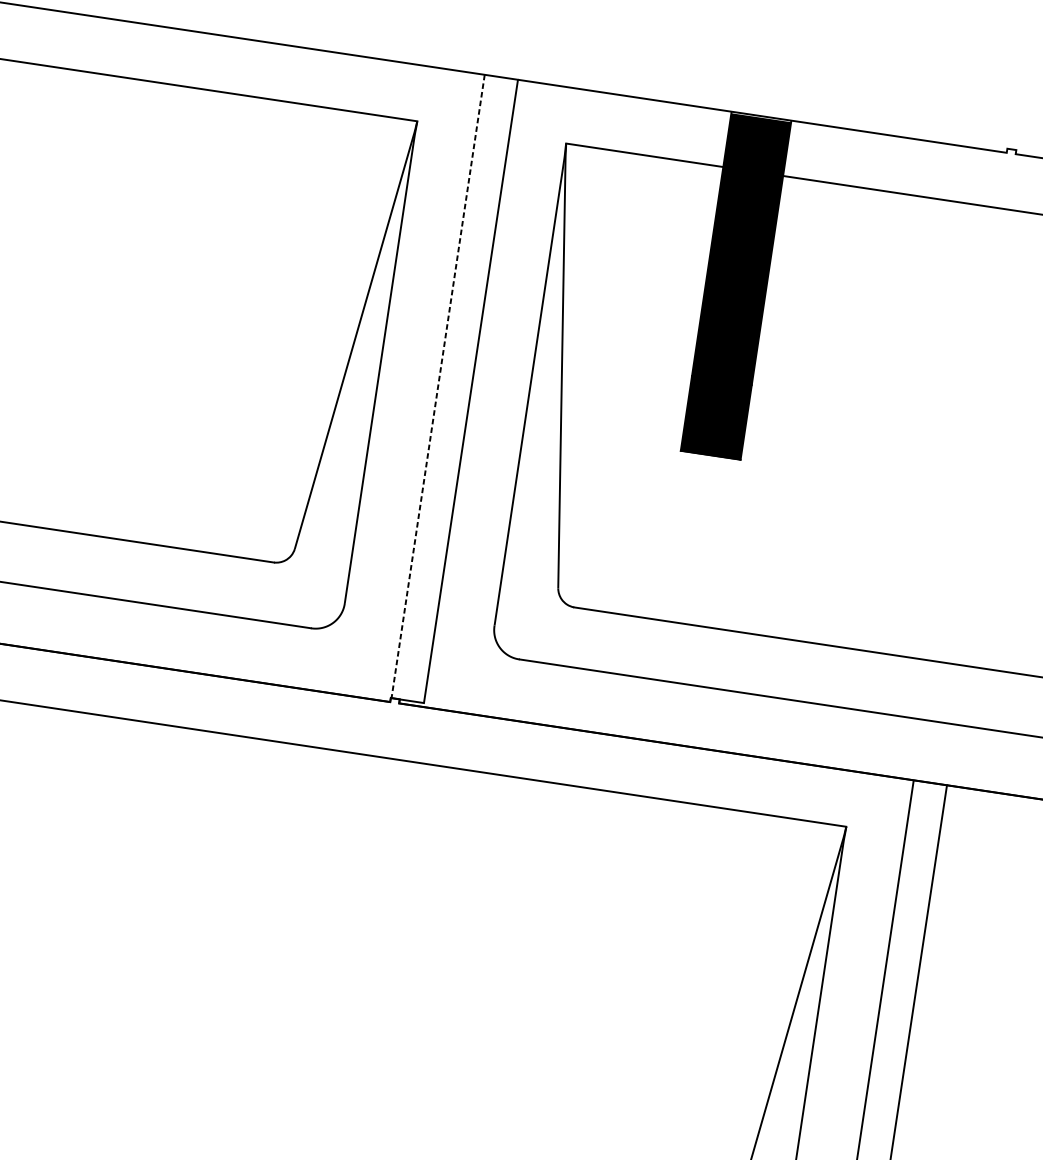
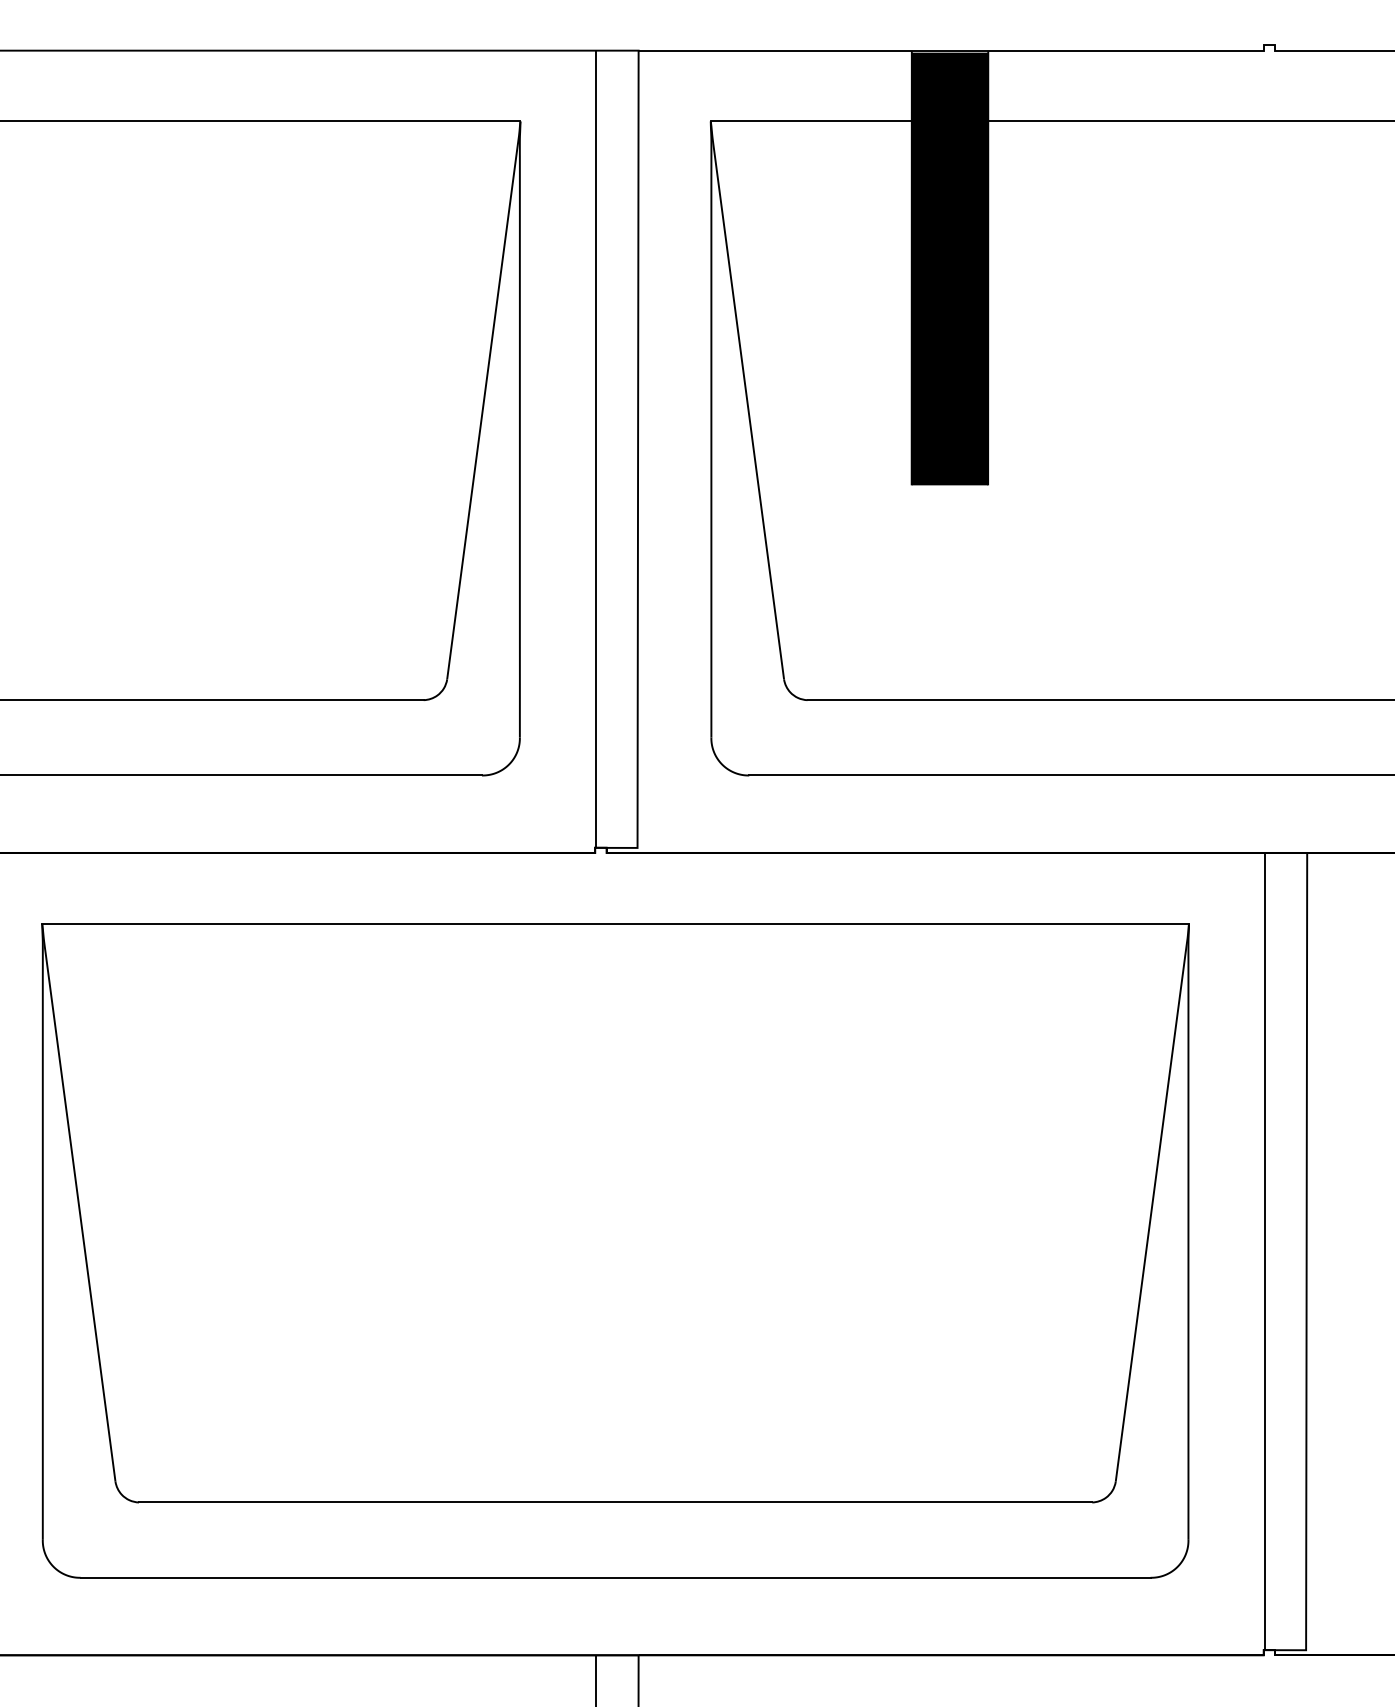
line: (438, 386) -> (596, 449), dashed -> solid

